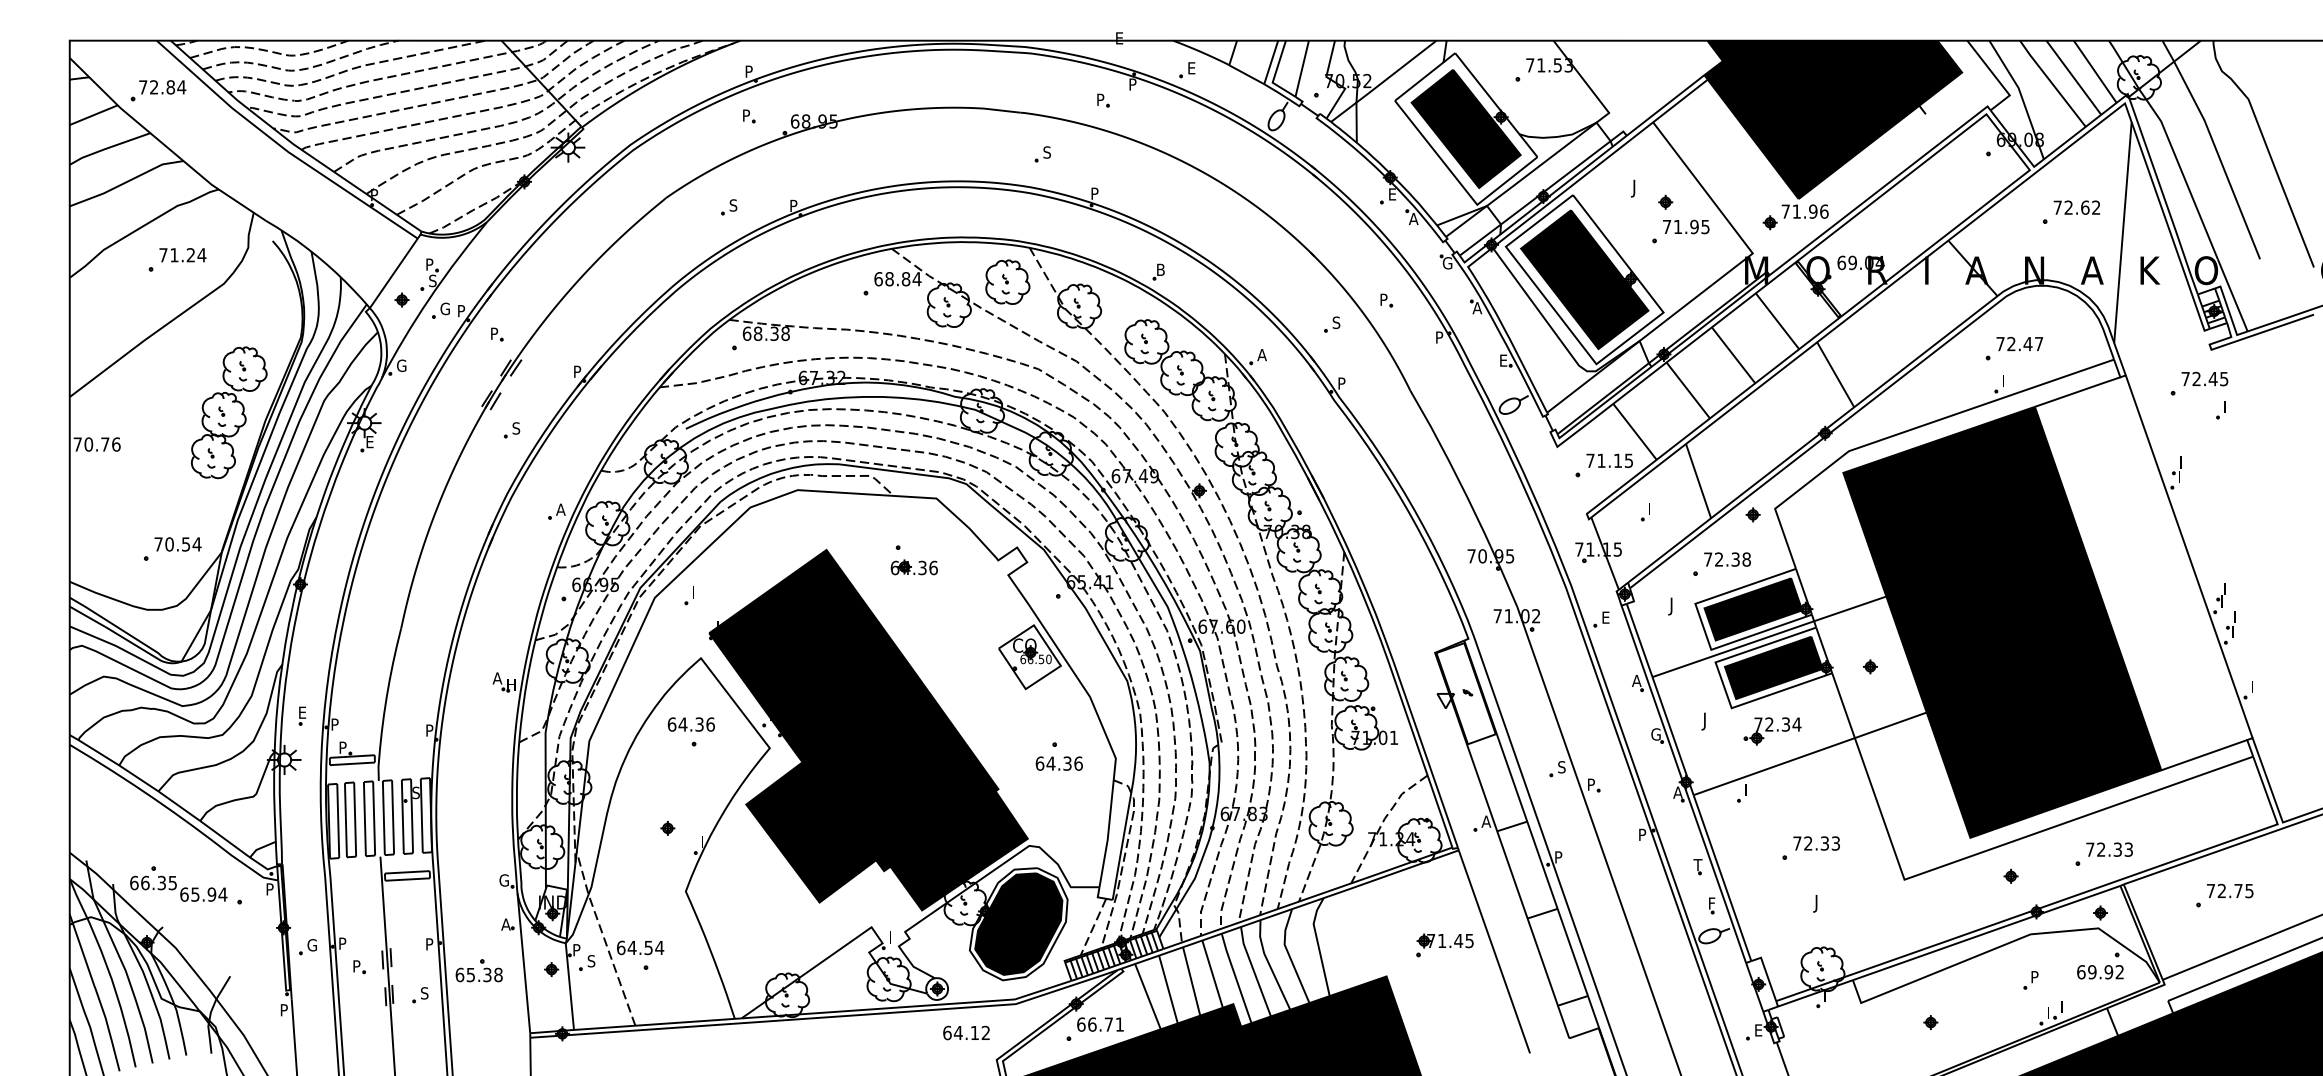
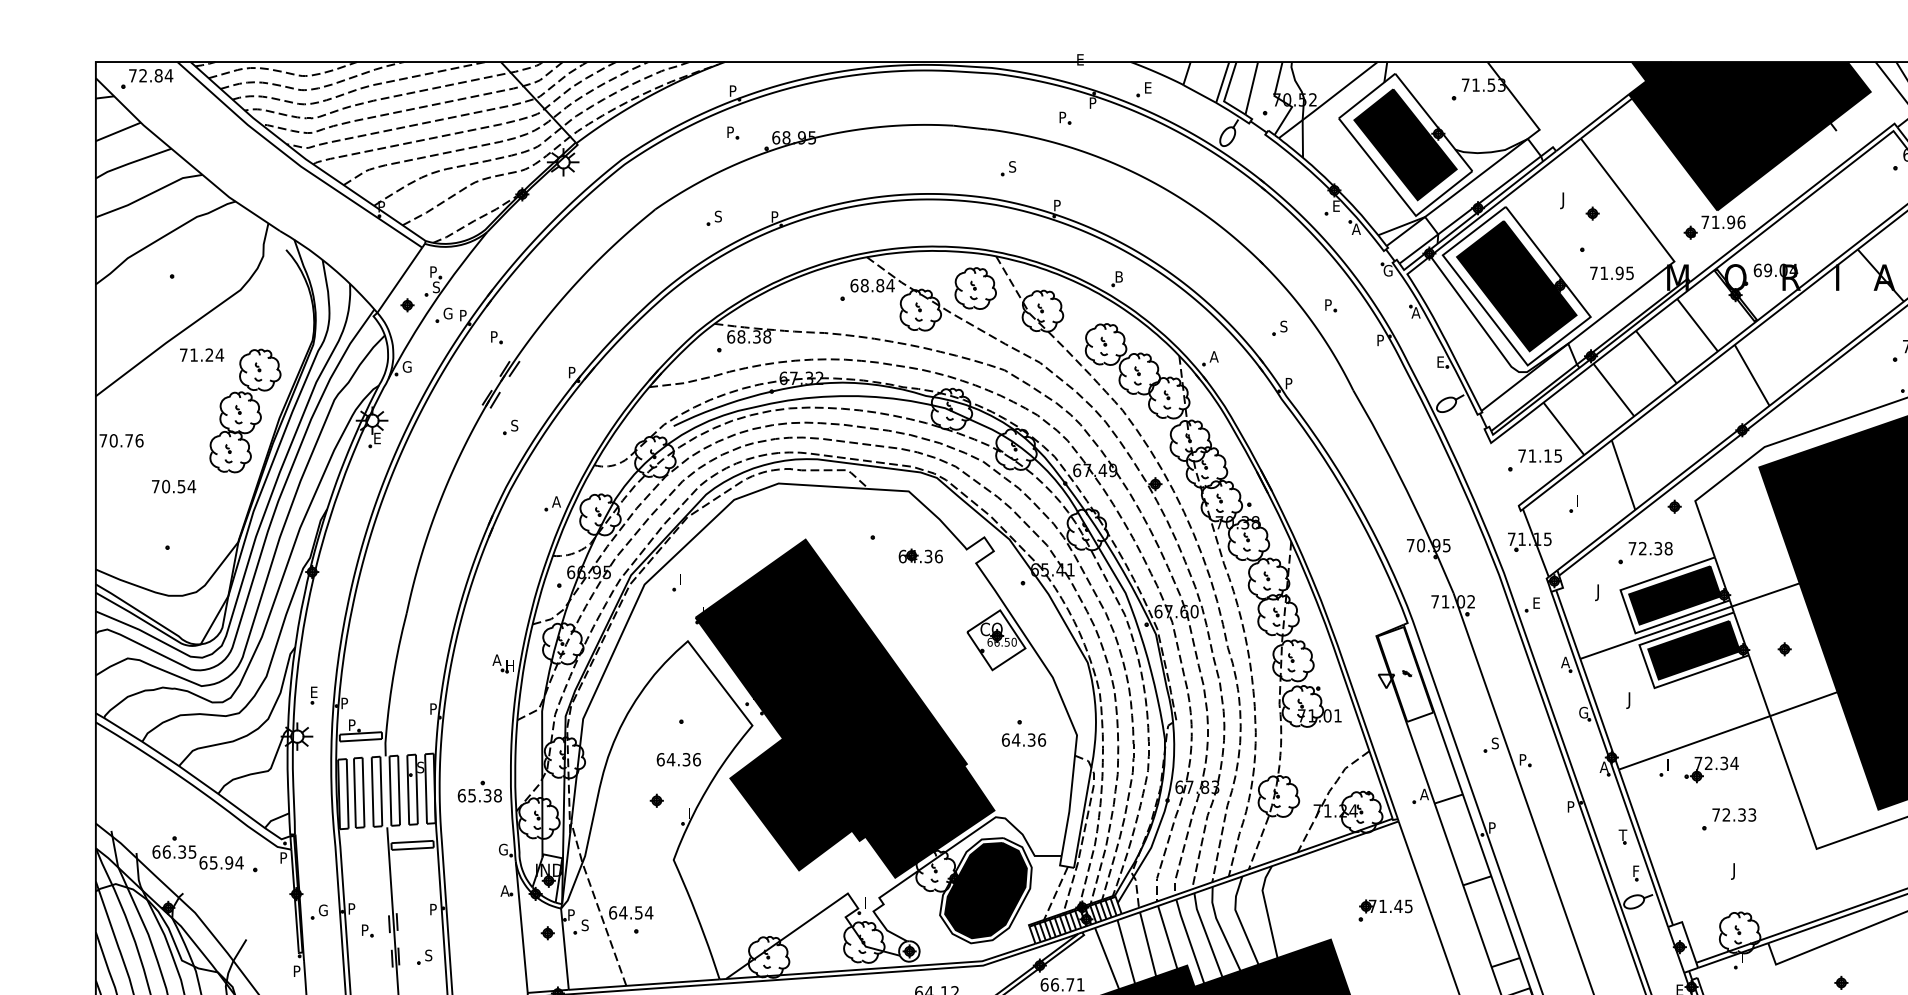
part: (158, 90) -> (147, 78), moved
text: (1686, 226) -> (1612, 272), moved
text: (182, 255) -> (201, 355), moved
text: (177, 544) -> (173, 486), moved
part: (913, 567) -> (920, 556), moved
text: (690, 724) -> (678, 759), moved
part: (1772, 731) -> (1711, 769), moved
part: (478, 970) -> (479, 791), moved

